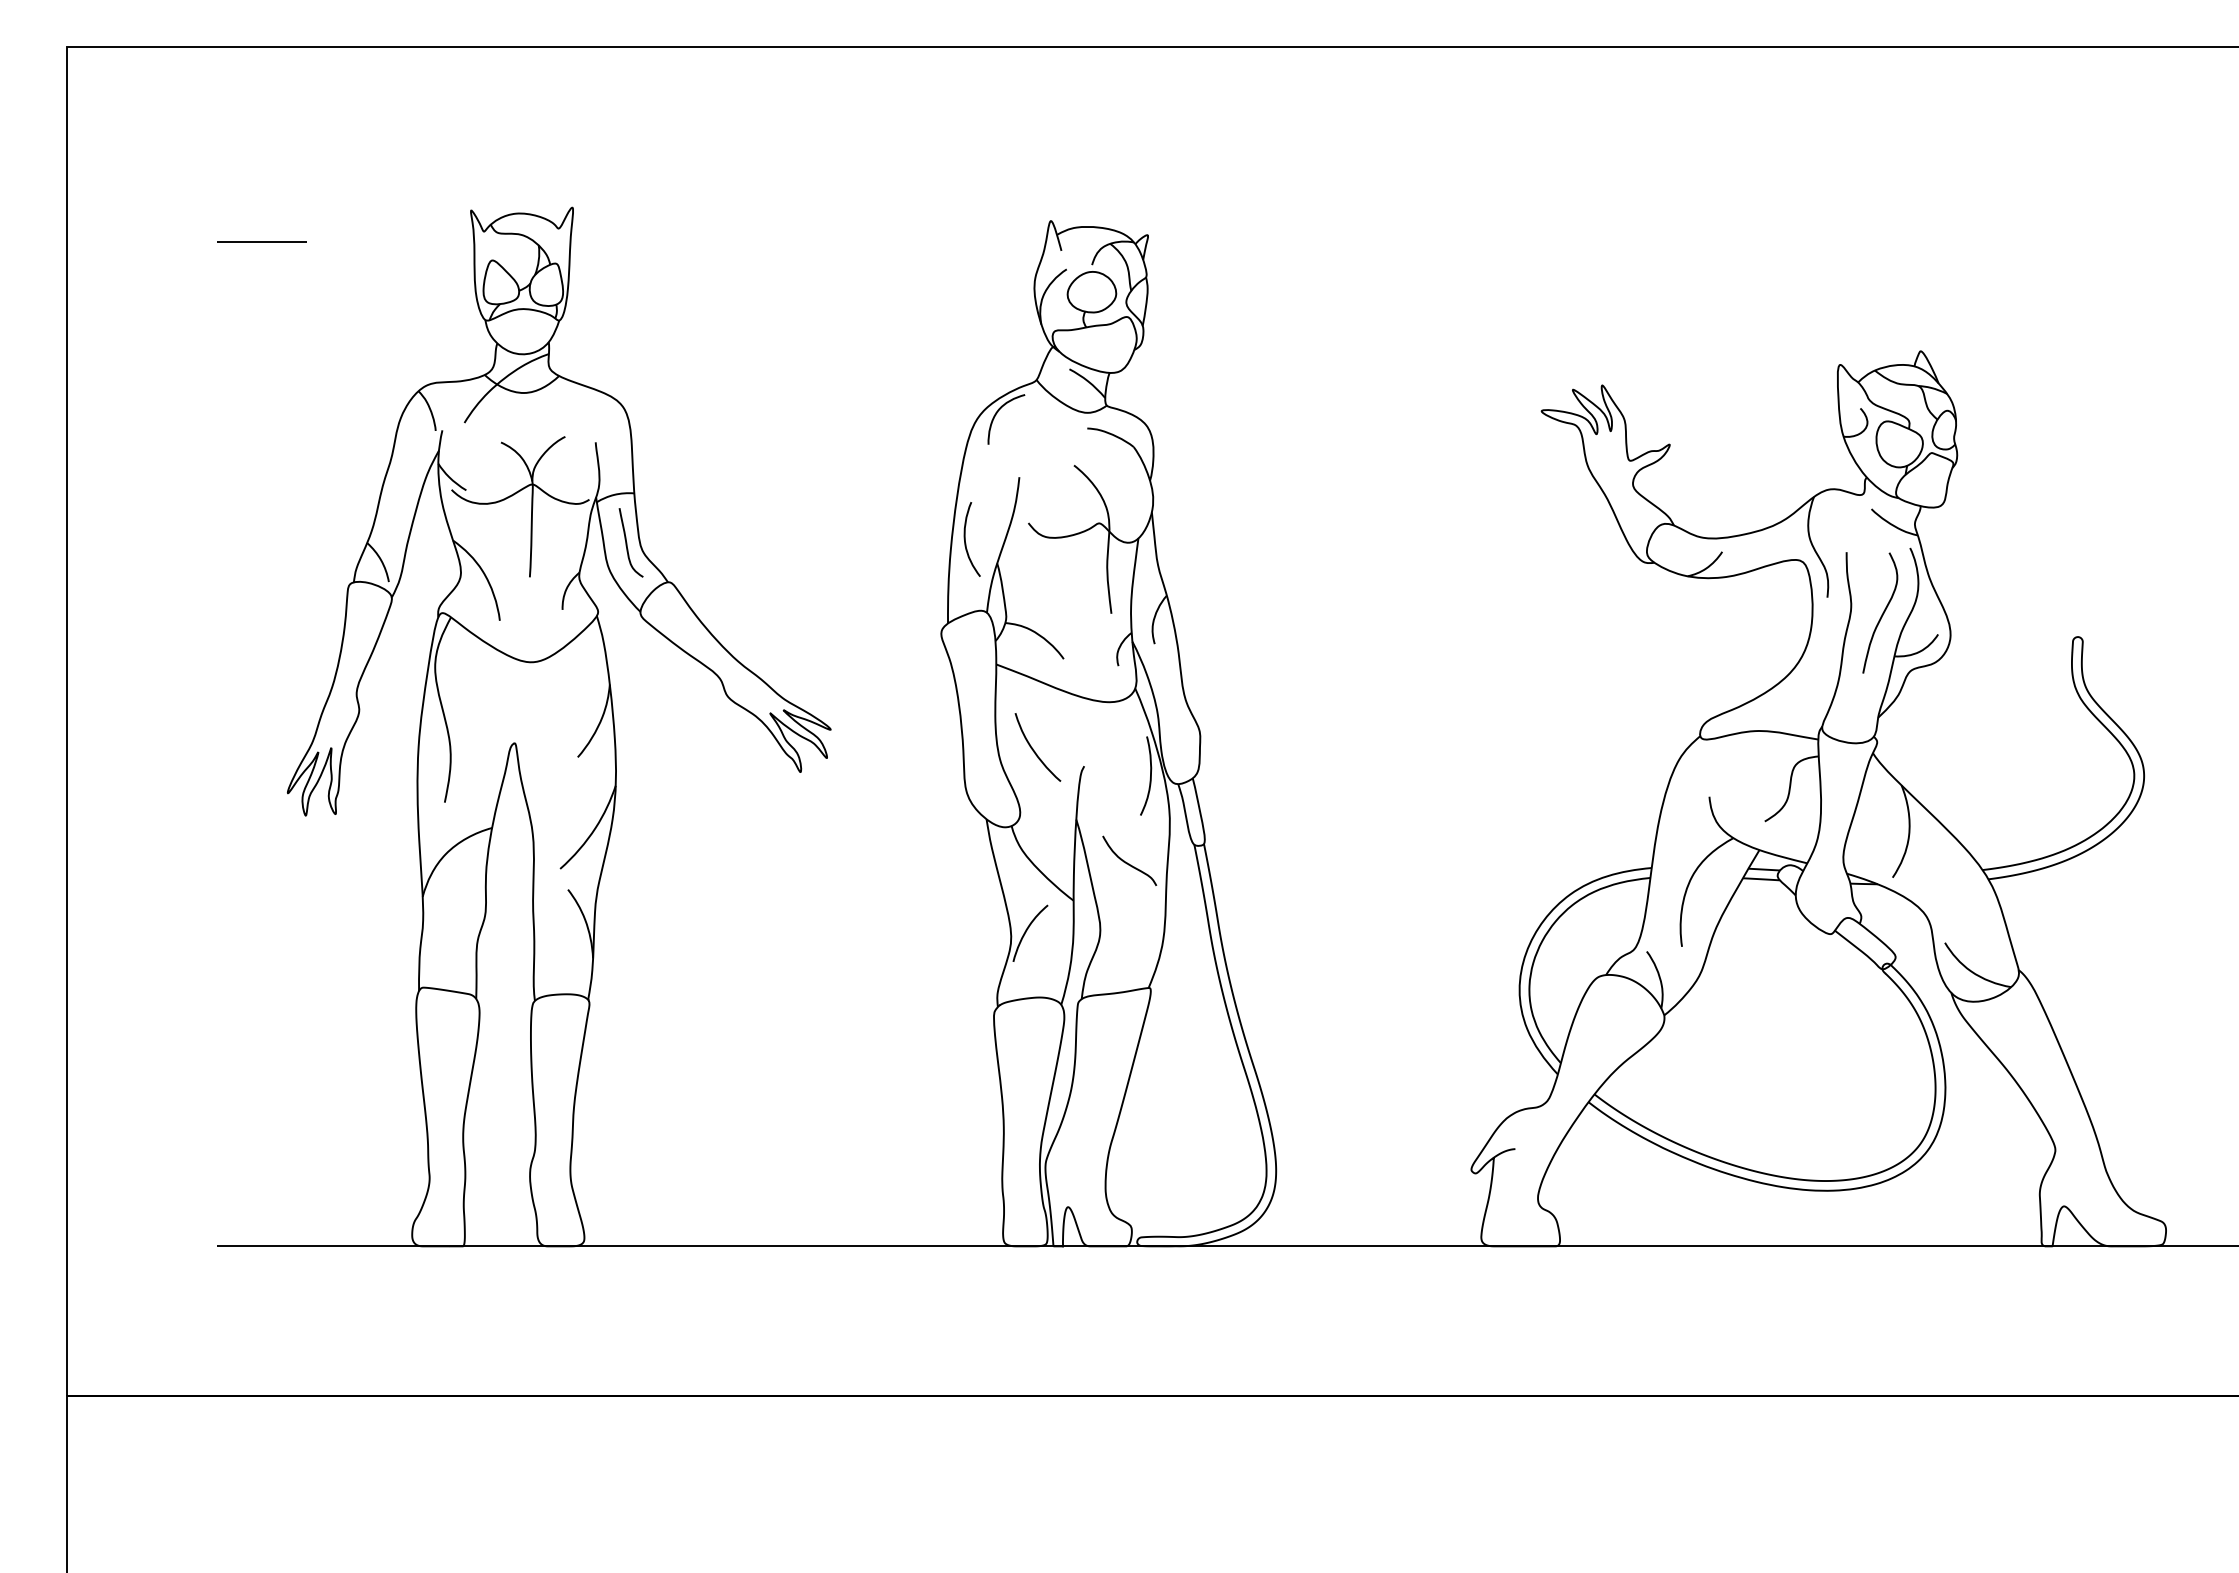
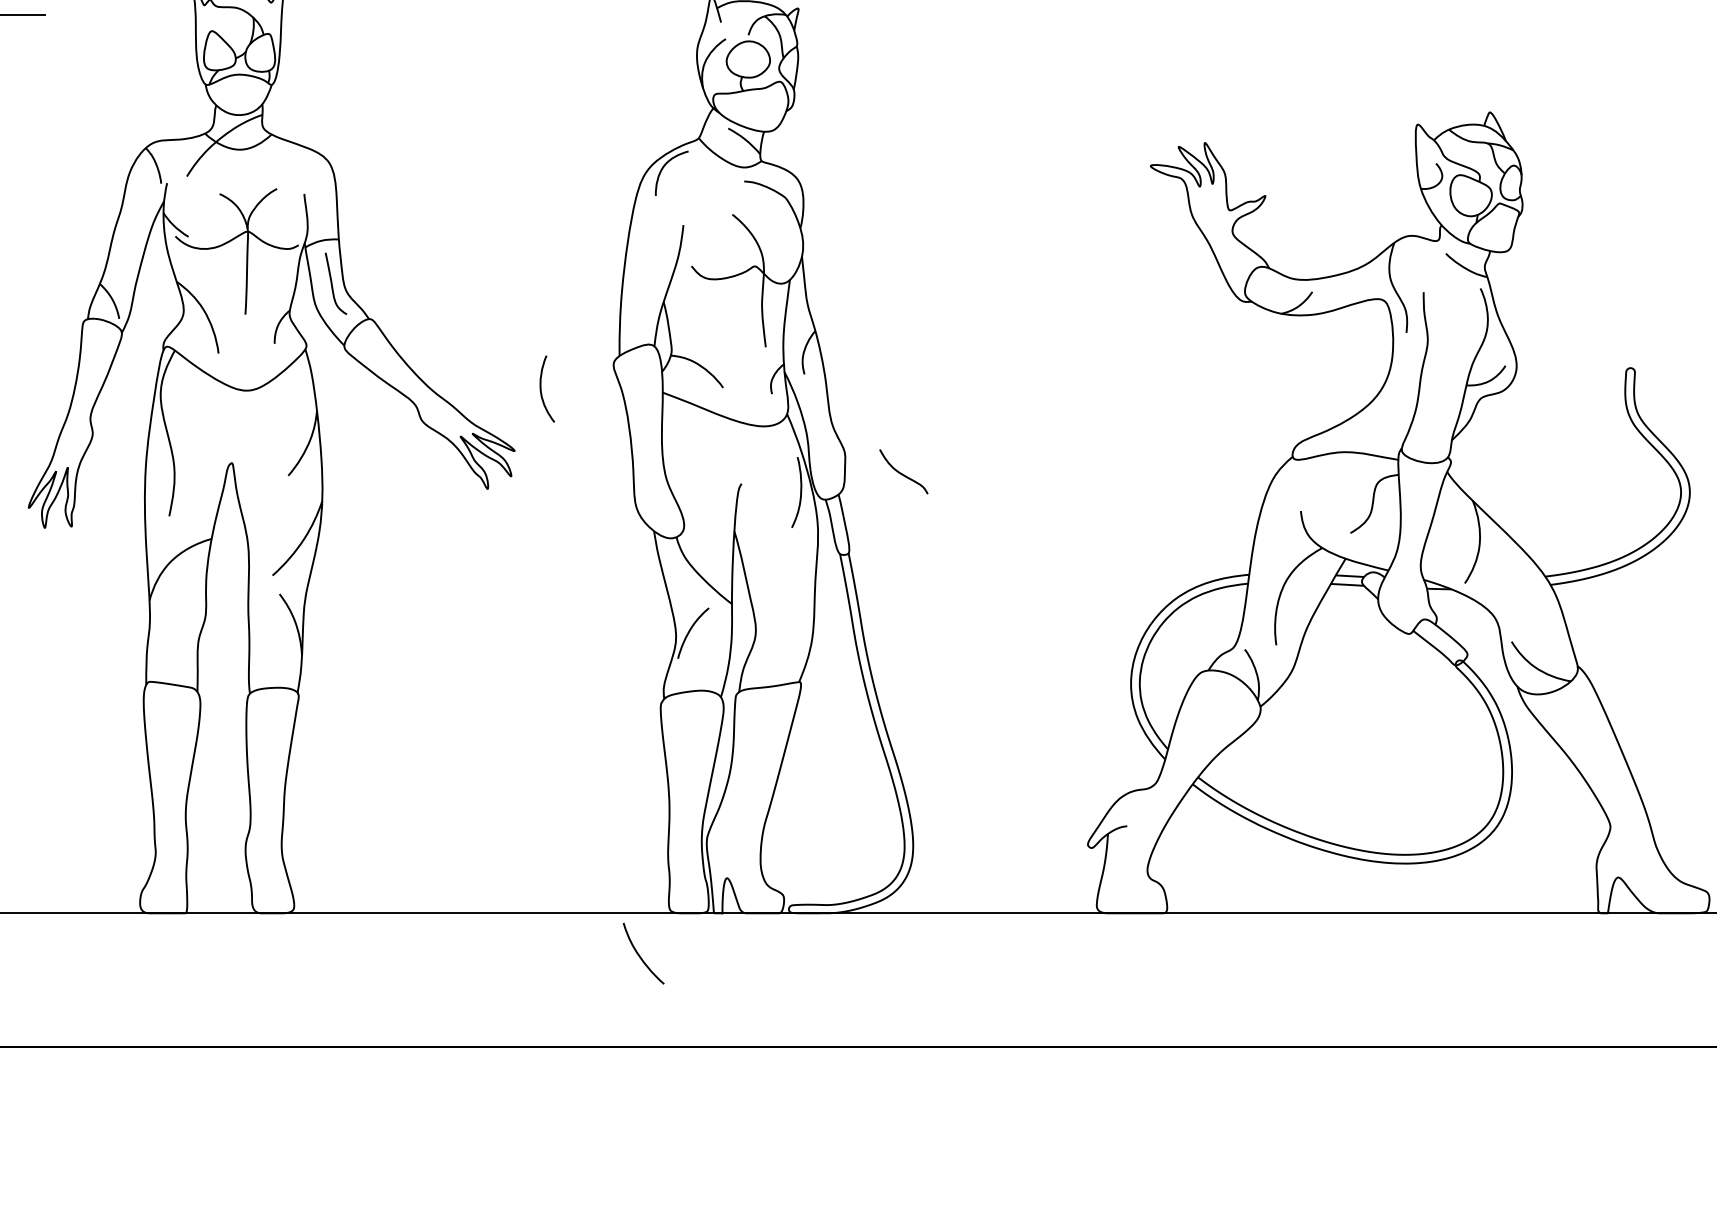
curve: (965, 539) -> (541, 389), moved
curve: (1882, 612) -> (1455, 346), removed
curve: (1033, 748) -> (639, 954), moved
curve: (1127, 862) -> (901, 473), moved

